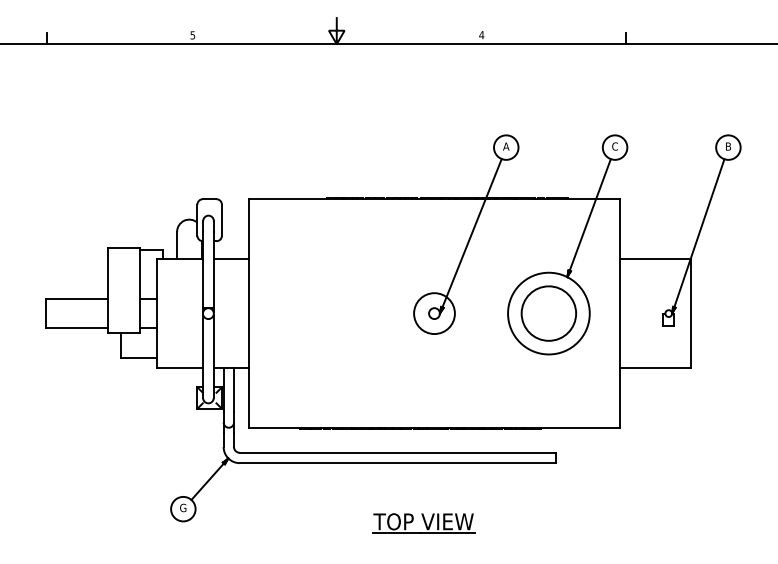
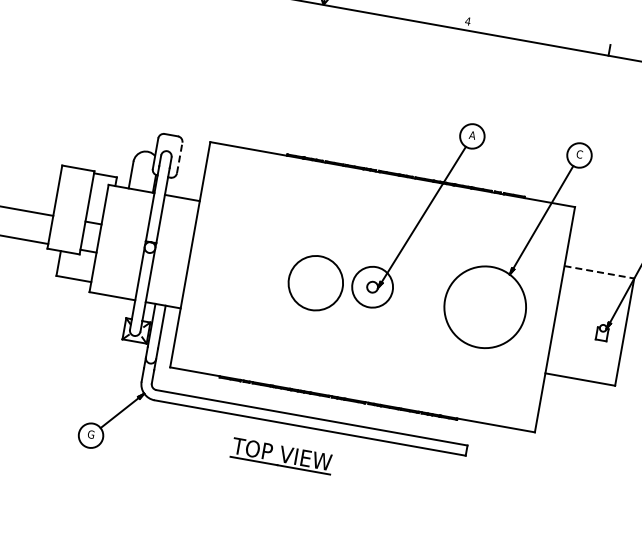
line: (221, 220) -> (179, 158), solid -> dashed
line: (655, 259) -> (599, 272), solid -> dashed
circle: (548, 313) -> (315, 283), moved
part: (423, 523) -> (281, 455), moved

